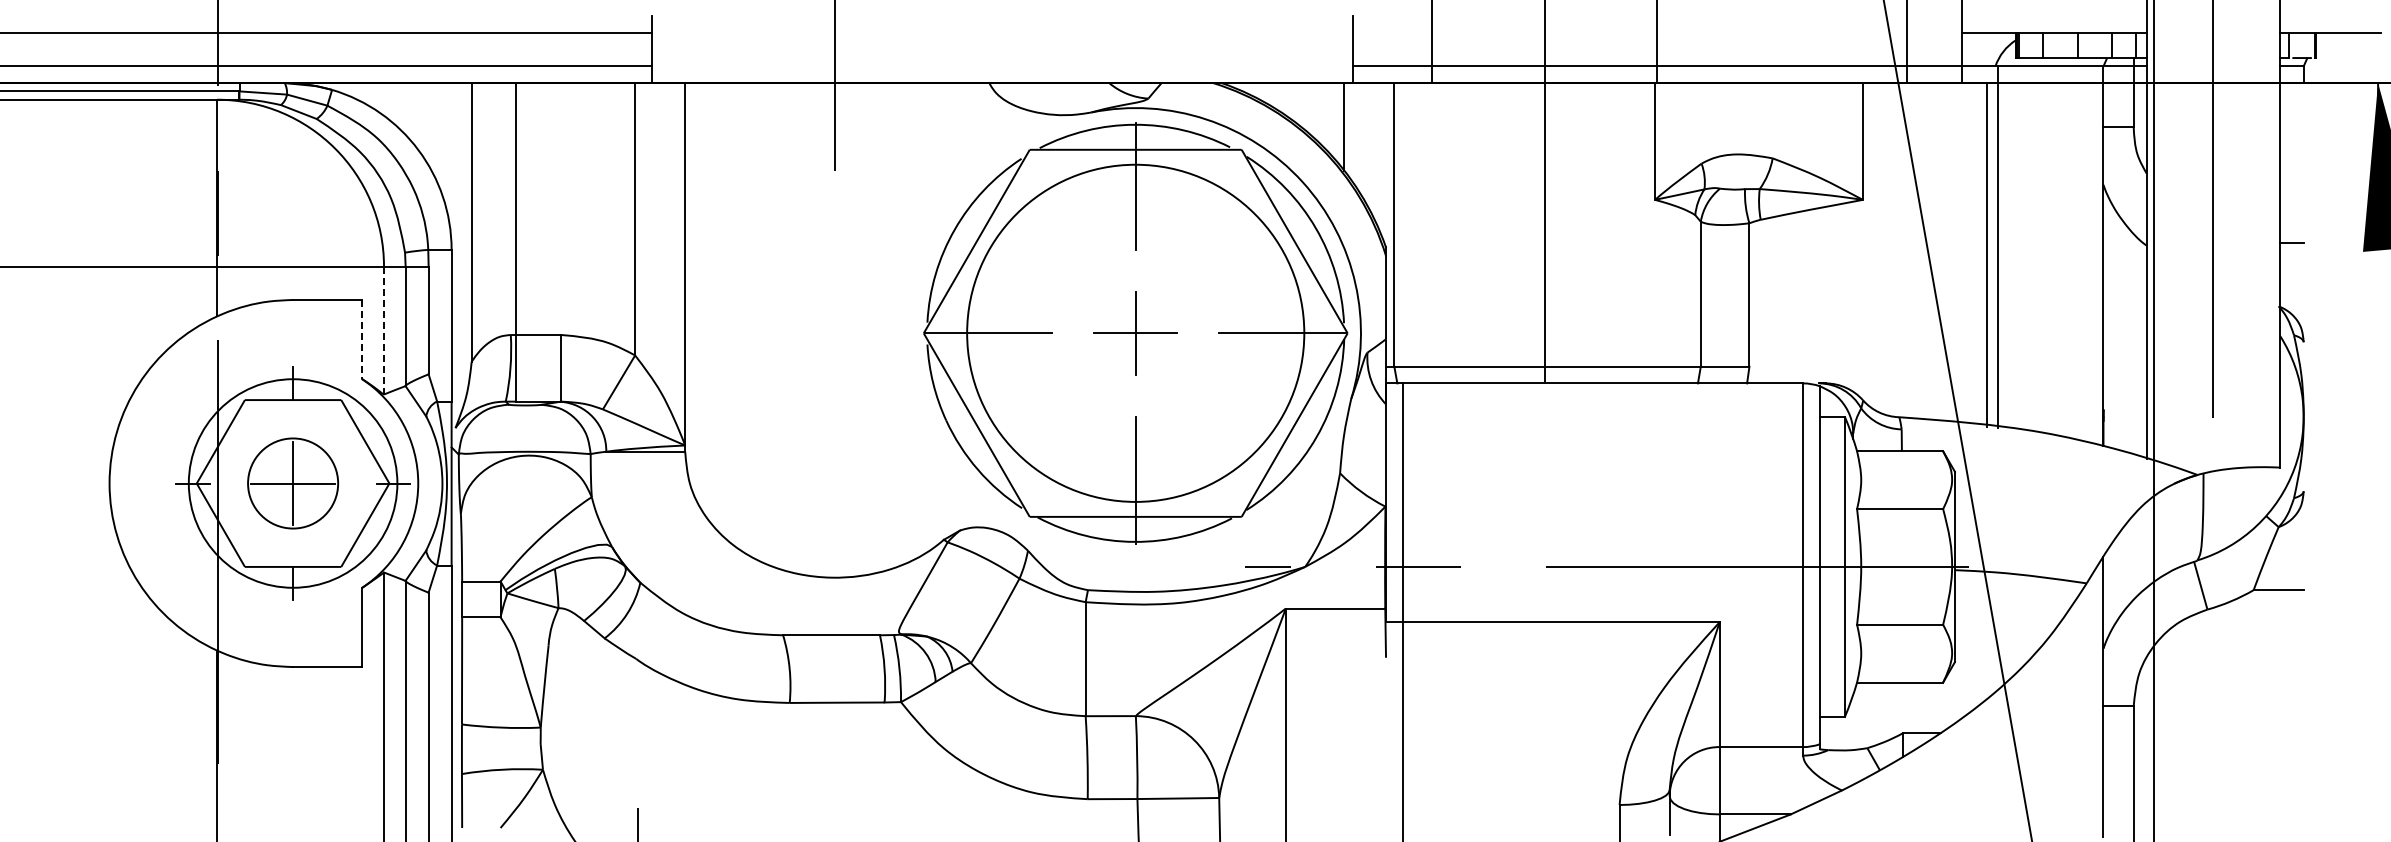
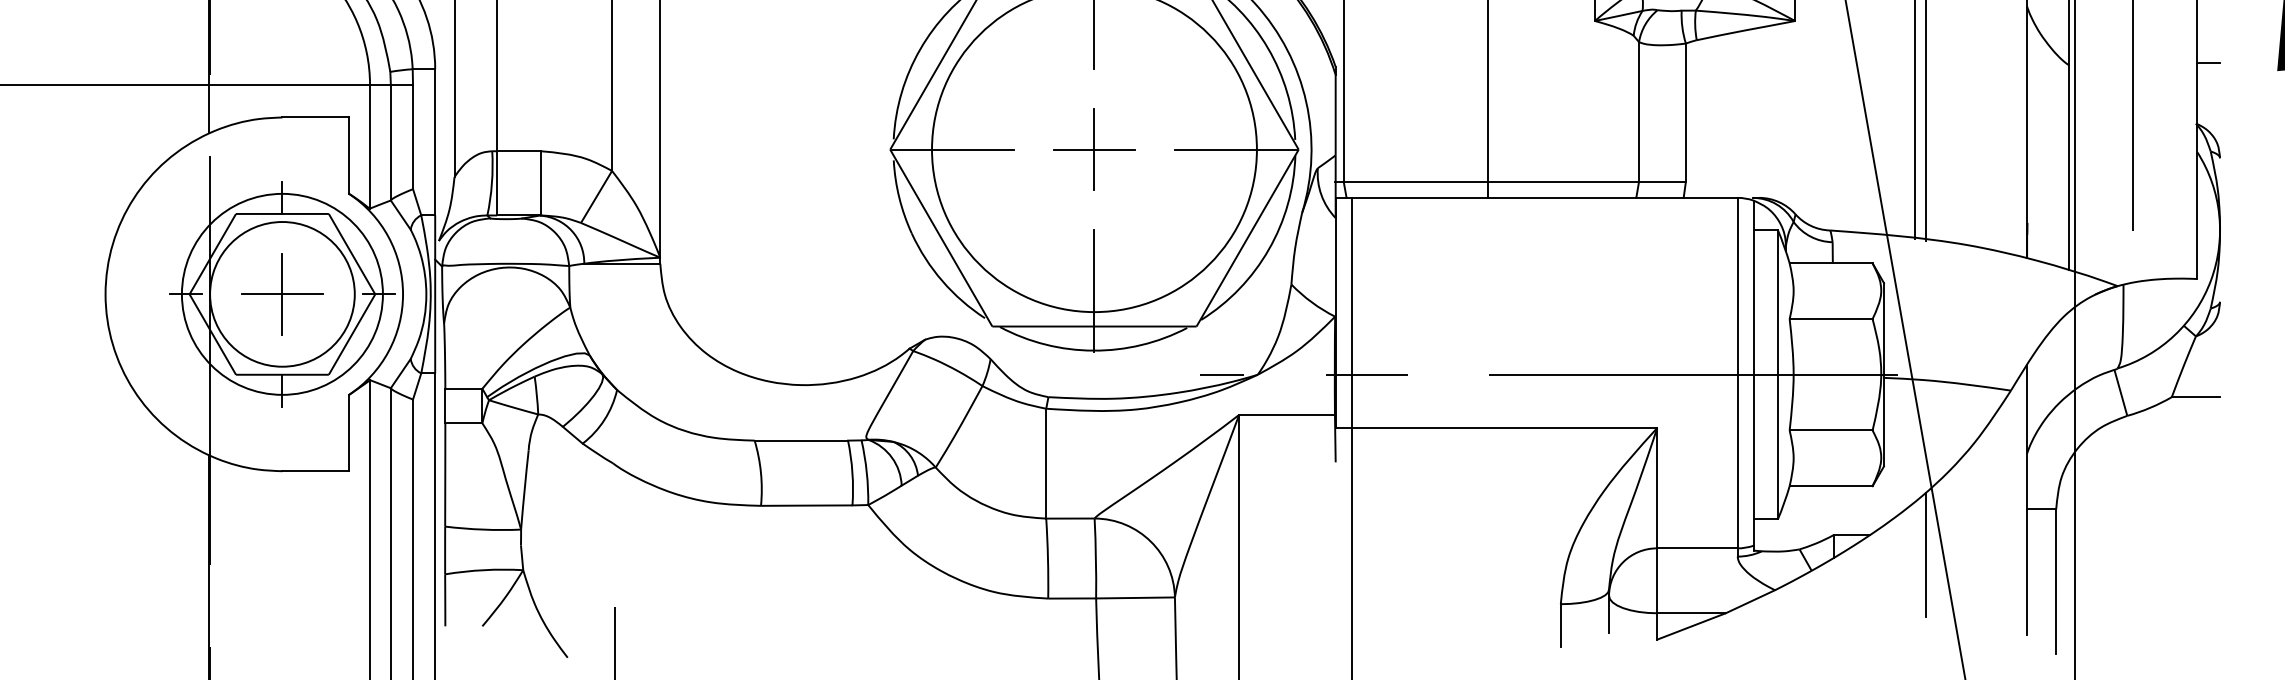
line: (384, 330) -> (370, 146), dashed -> solid
line: (361, 339) -> (348, 155), dashed -> solid
circle: (293, 483) -> (282, 294), size x1.67
line: (1998, 753) -> (1925, 554), added

